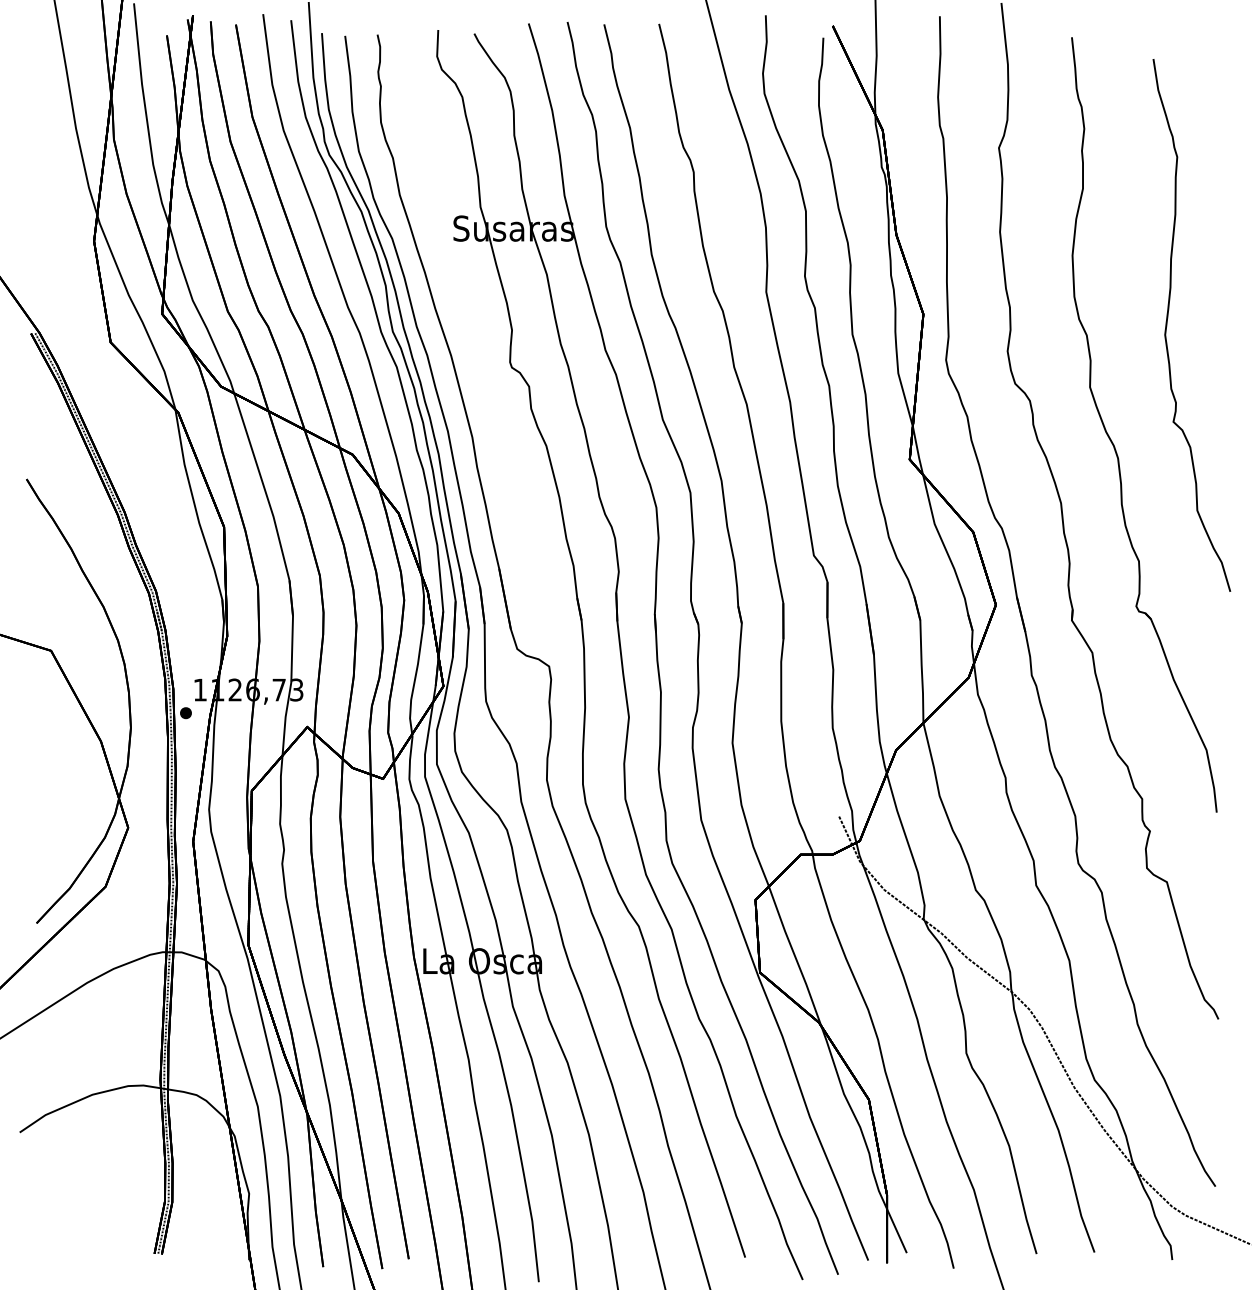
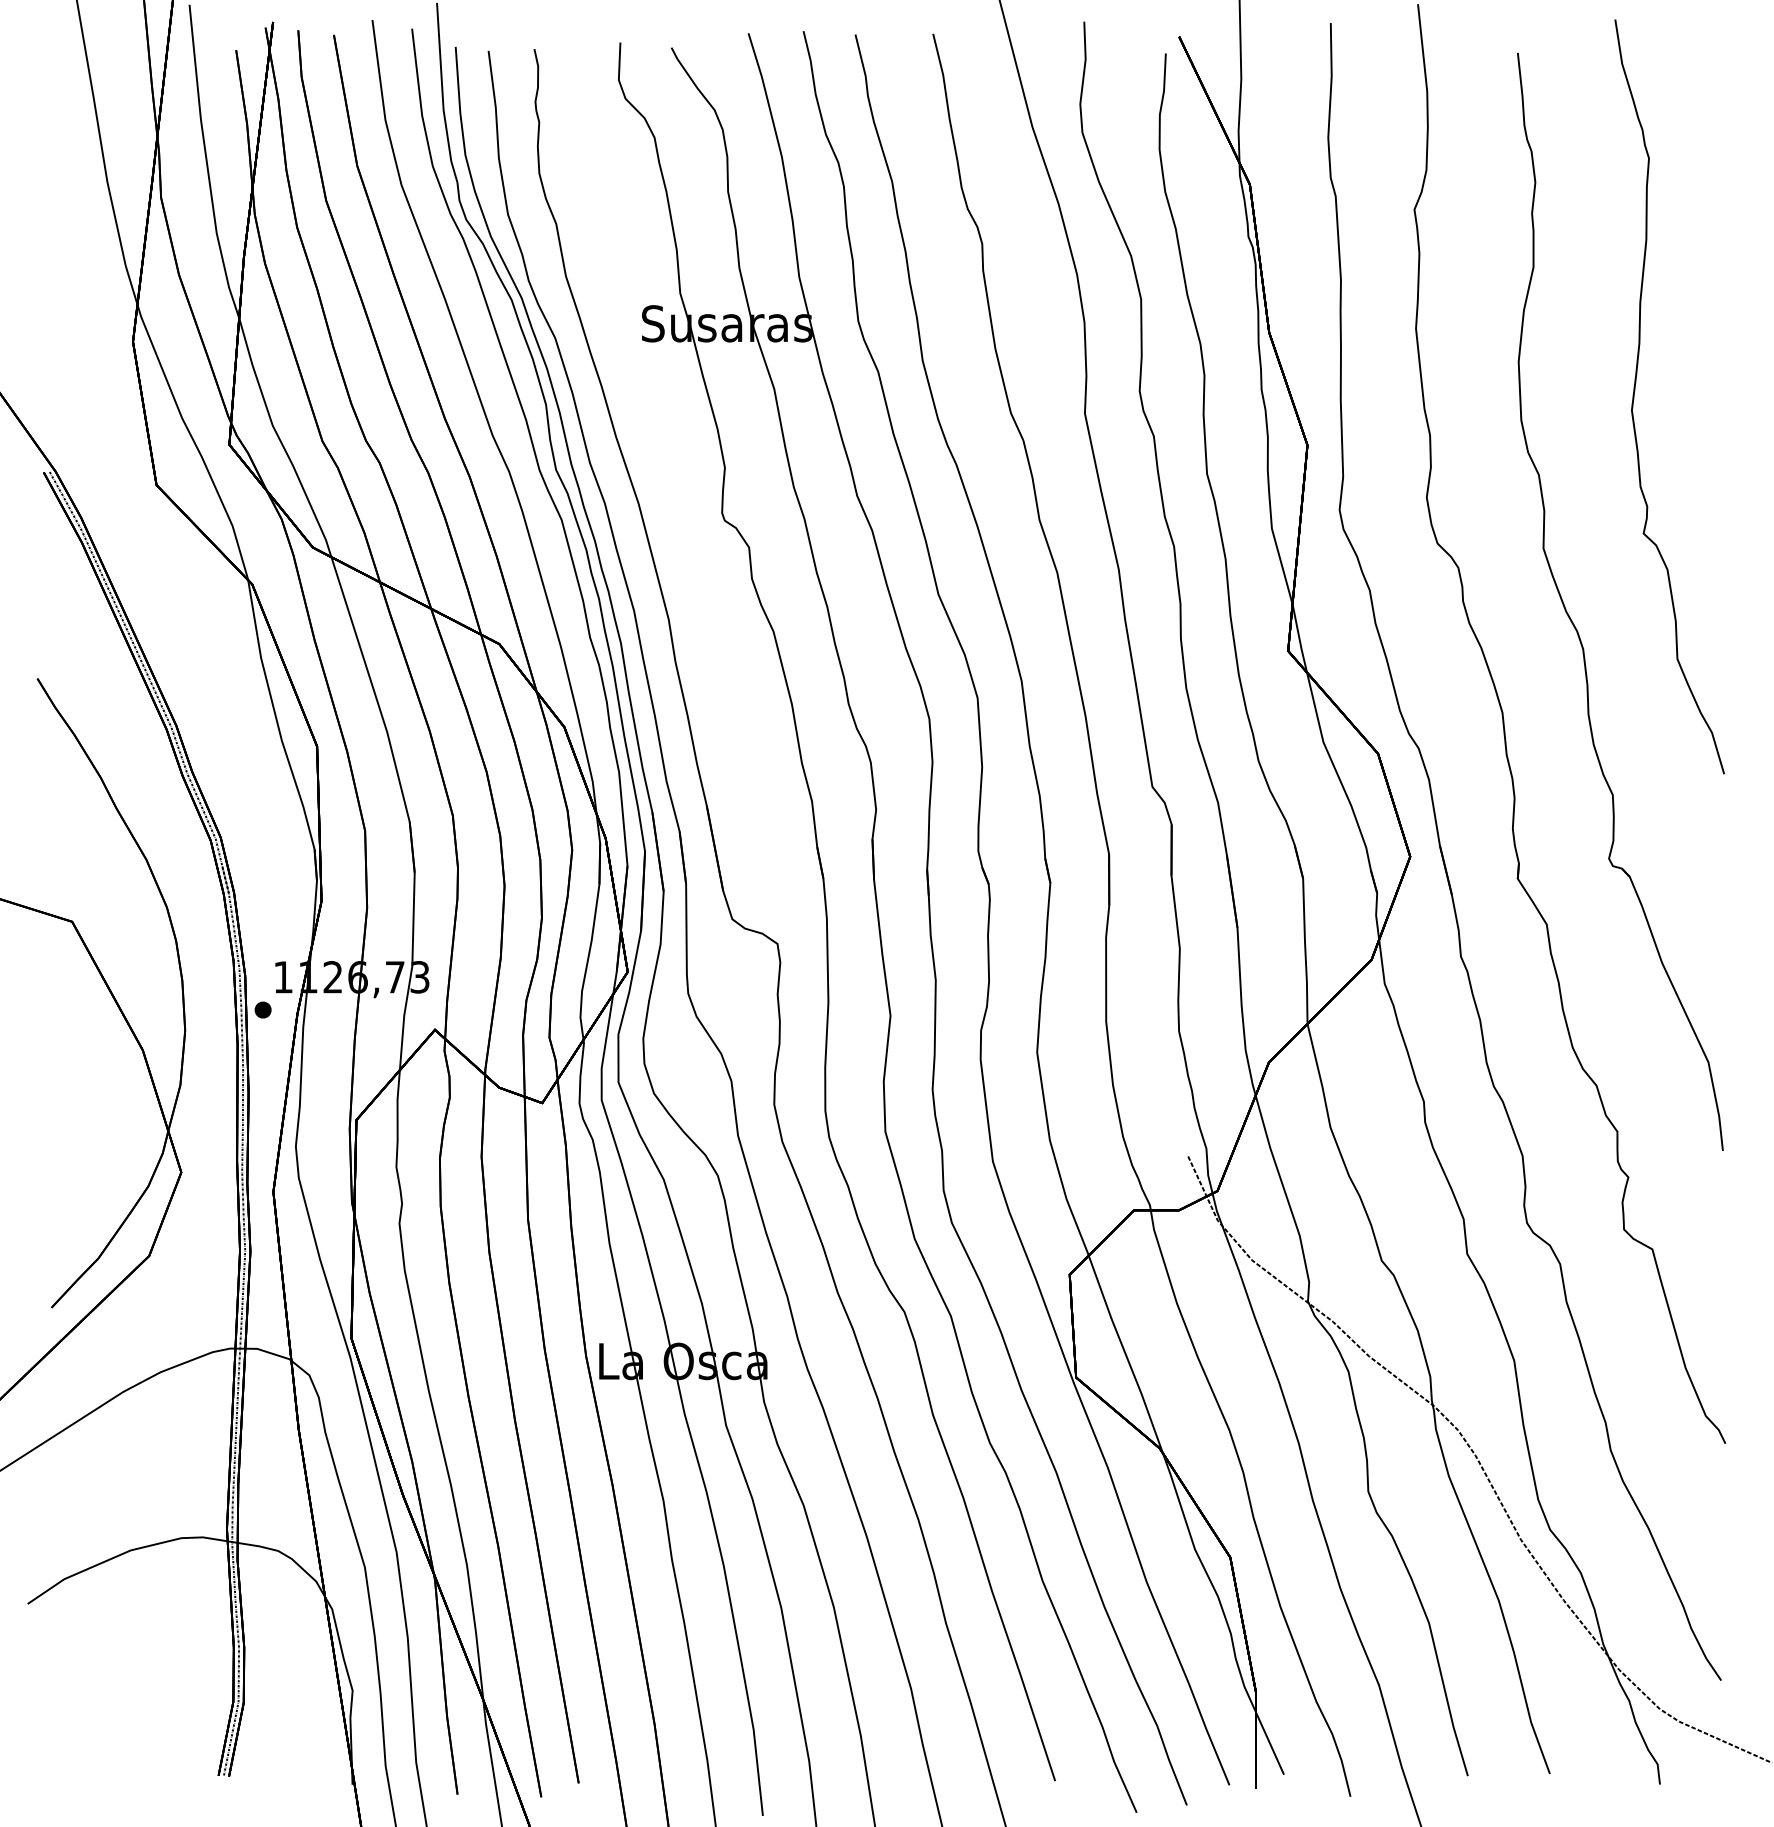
curve: (1167, 321) -> (1635, 391), moved

